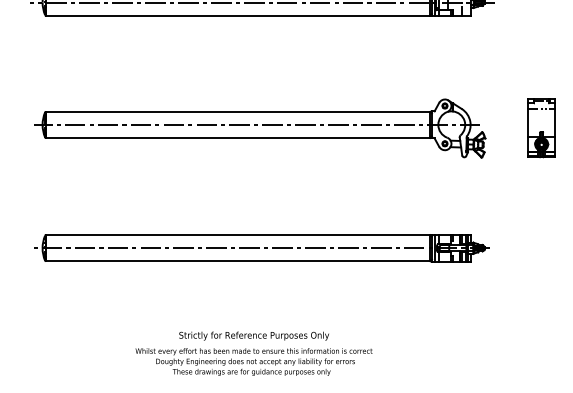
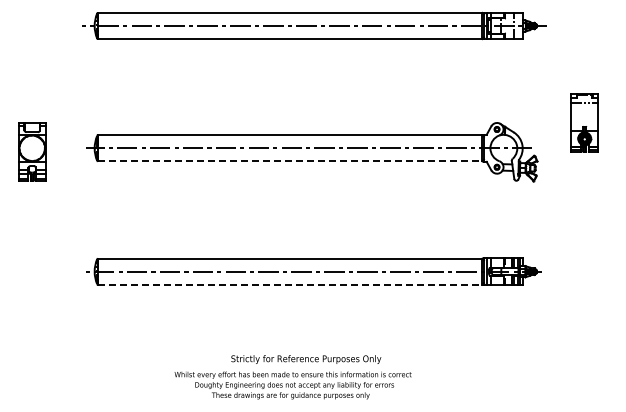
part: (541, 128) -> (584, 122), moved
line: (238, 138) -> (290, 161), solid -> dashed
line: (238, 261) -> (290, 284), solid -> dashed
text: (253, 362) -> (292, 385), moved

